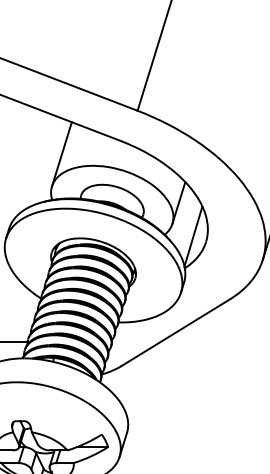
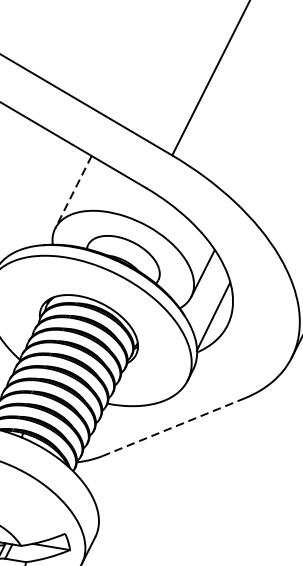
line: (61, 154) -> (72, 192), solid -> dashed
line: (175, 332) -> (173, 426), solid -> dashed

